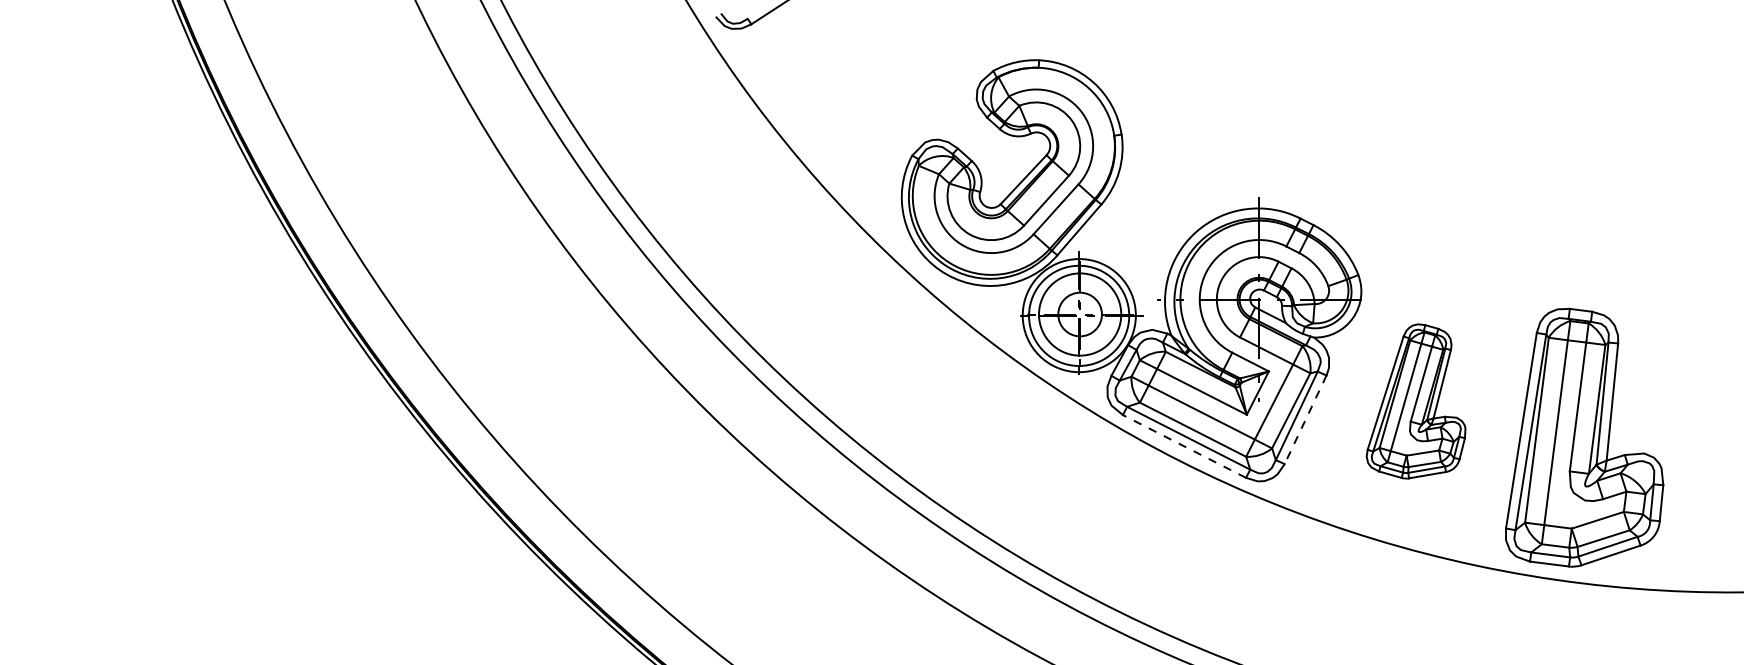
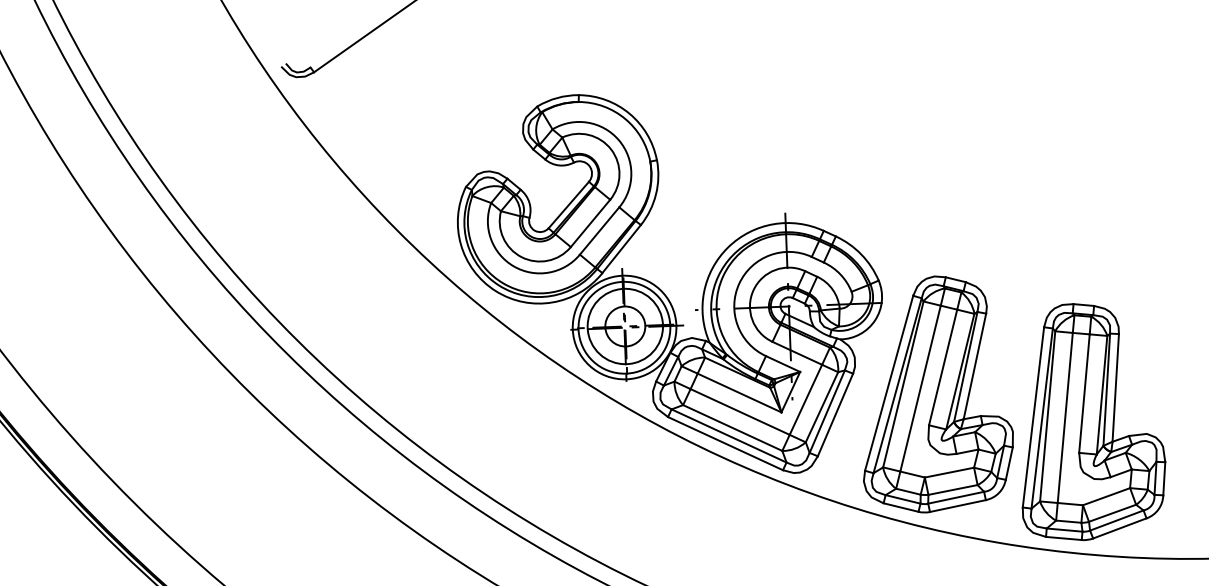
part: (1415, 401) -> (935, 394), size x1.67
line: (1305, 419) -> (835, 414), dashed -> solid
line: (1184, 446) -> (725, 443), dashed -> solid

